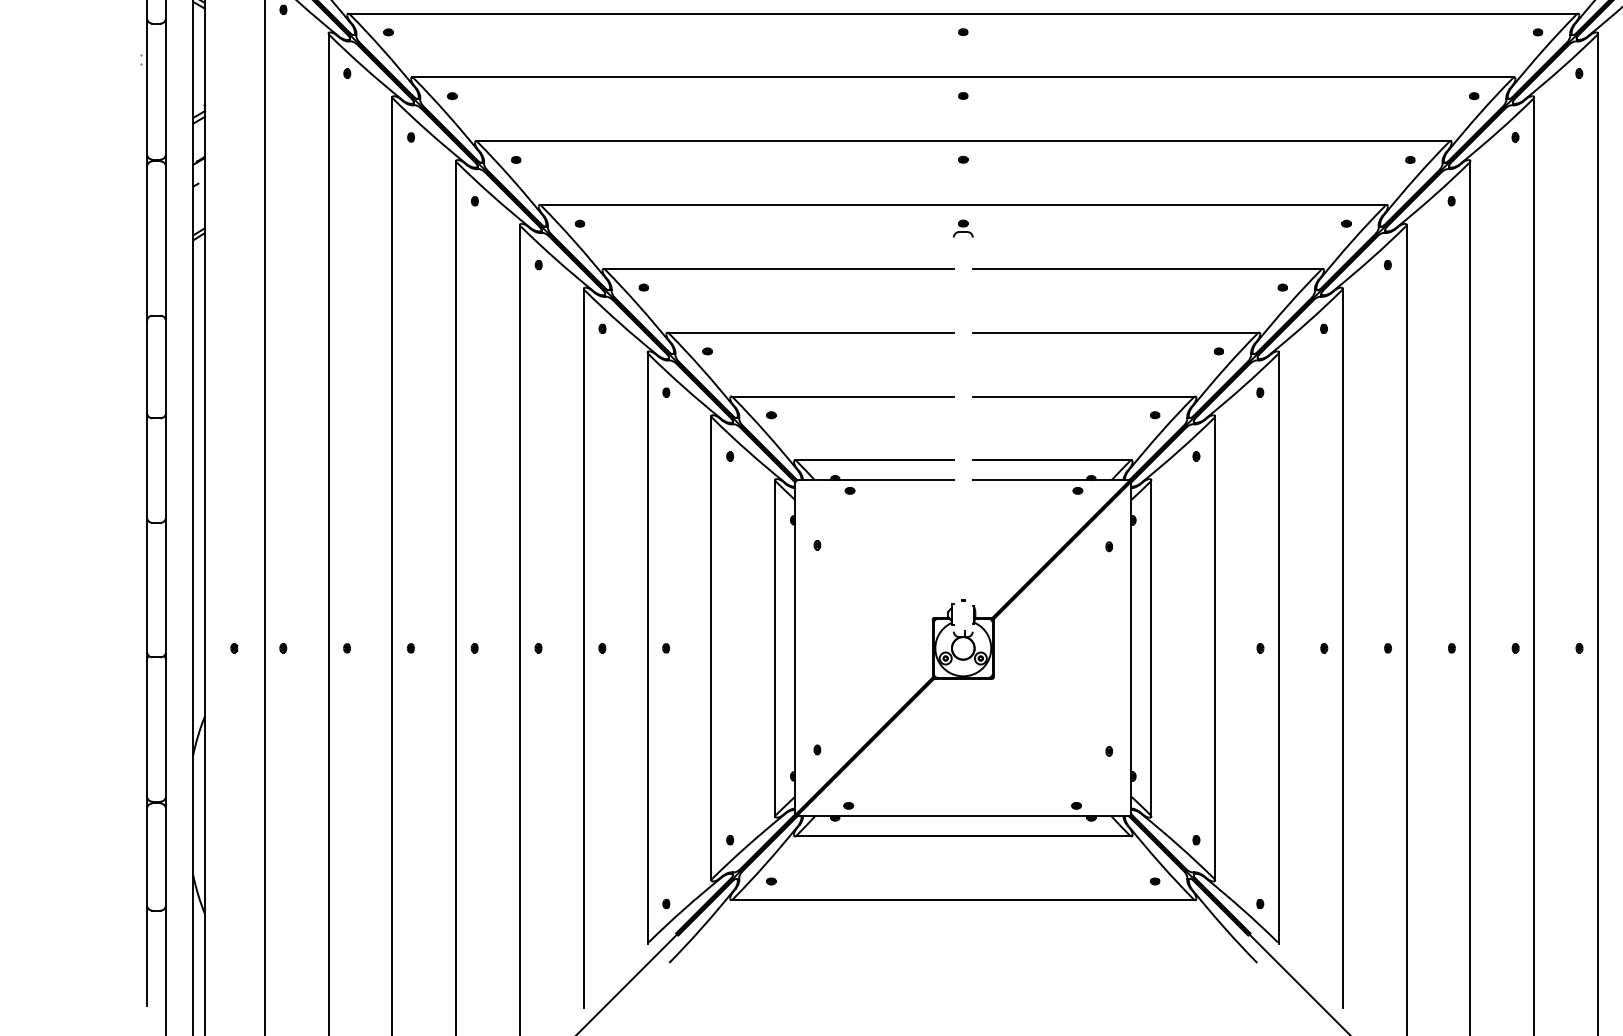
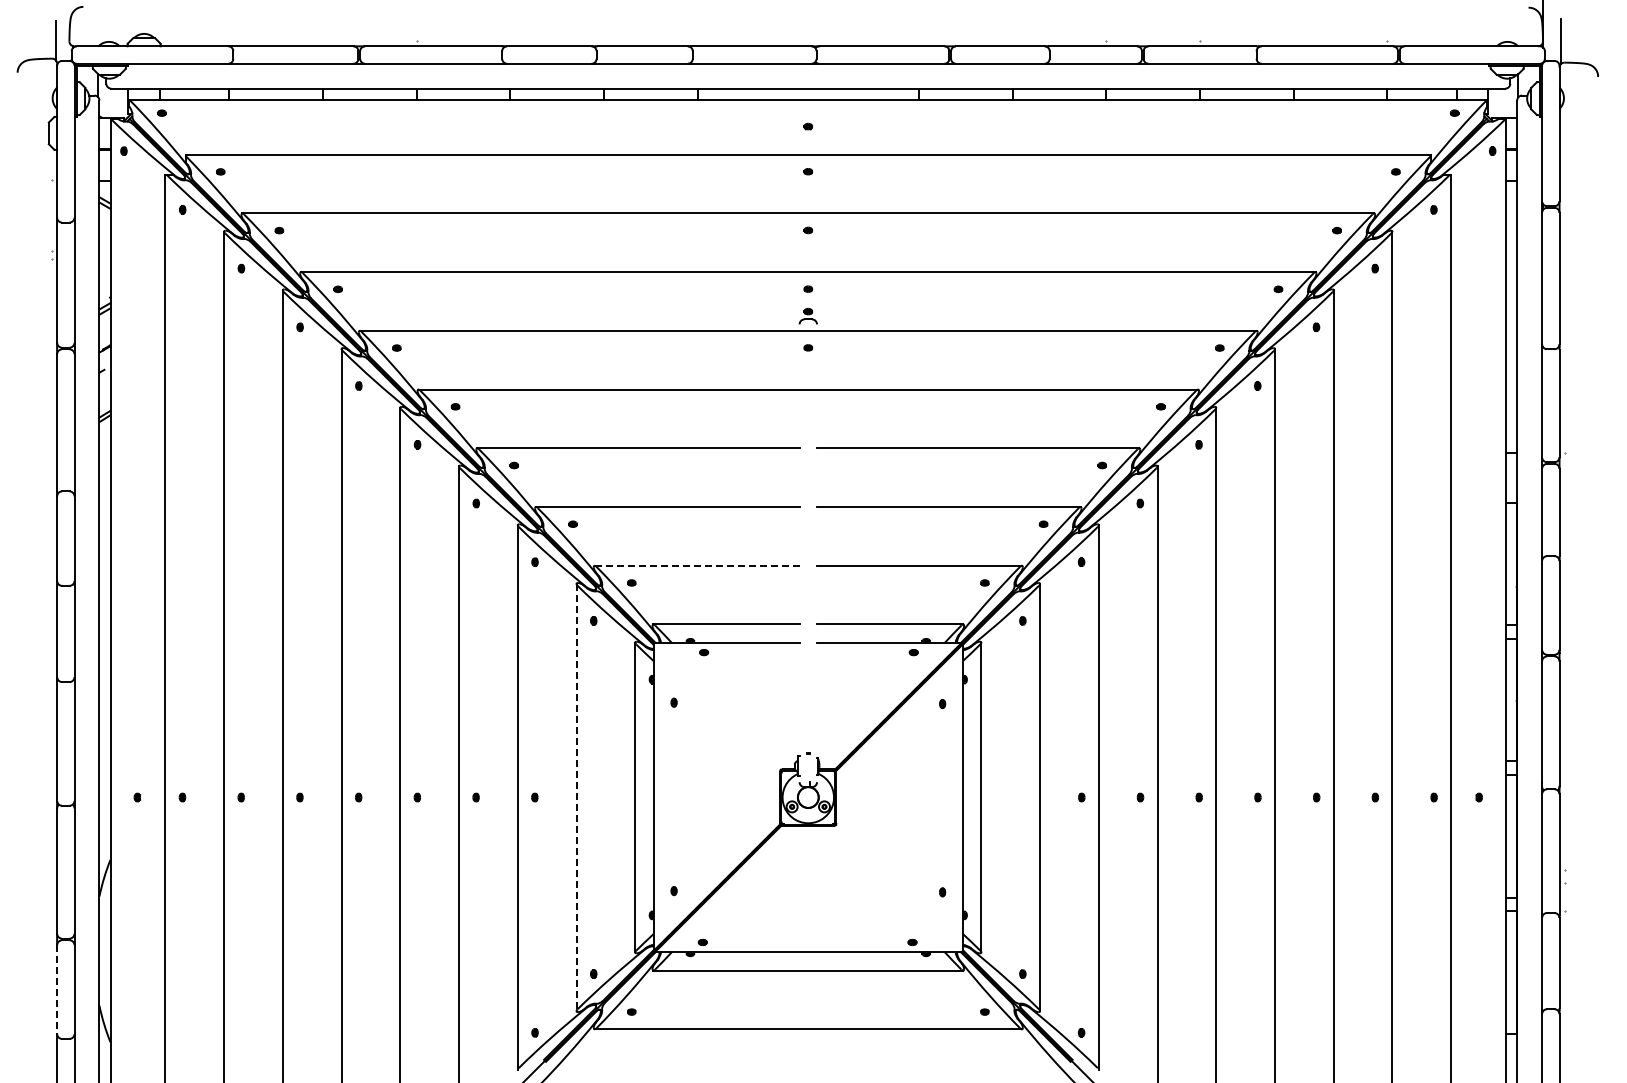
part: (962, 227) -> (807, 315), moved
line: (841, 396) -> (696, 565), solid -> dashed
line: (711, 648) -> (576, 797), solid -> dashed
line: (147, 858) -> (57, 990), solid -> dashed

